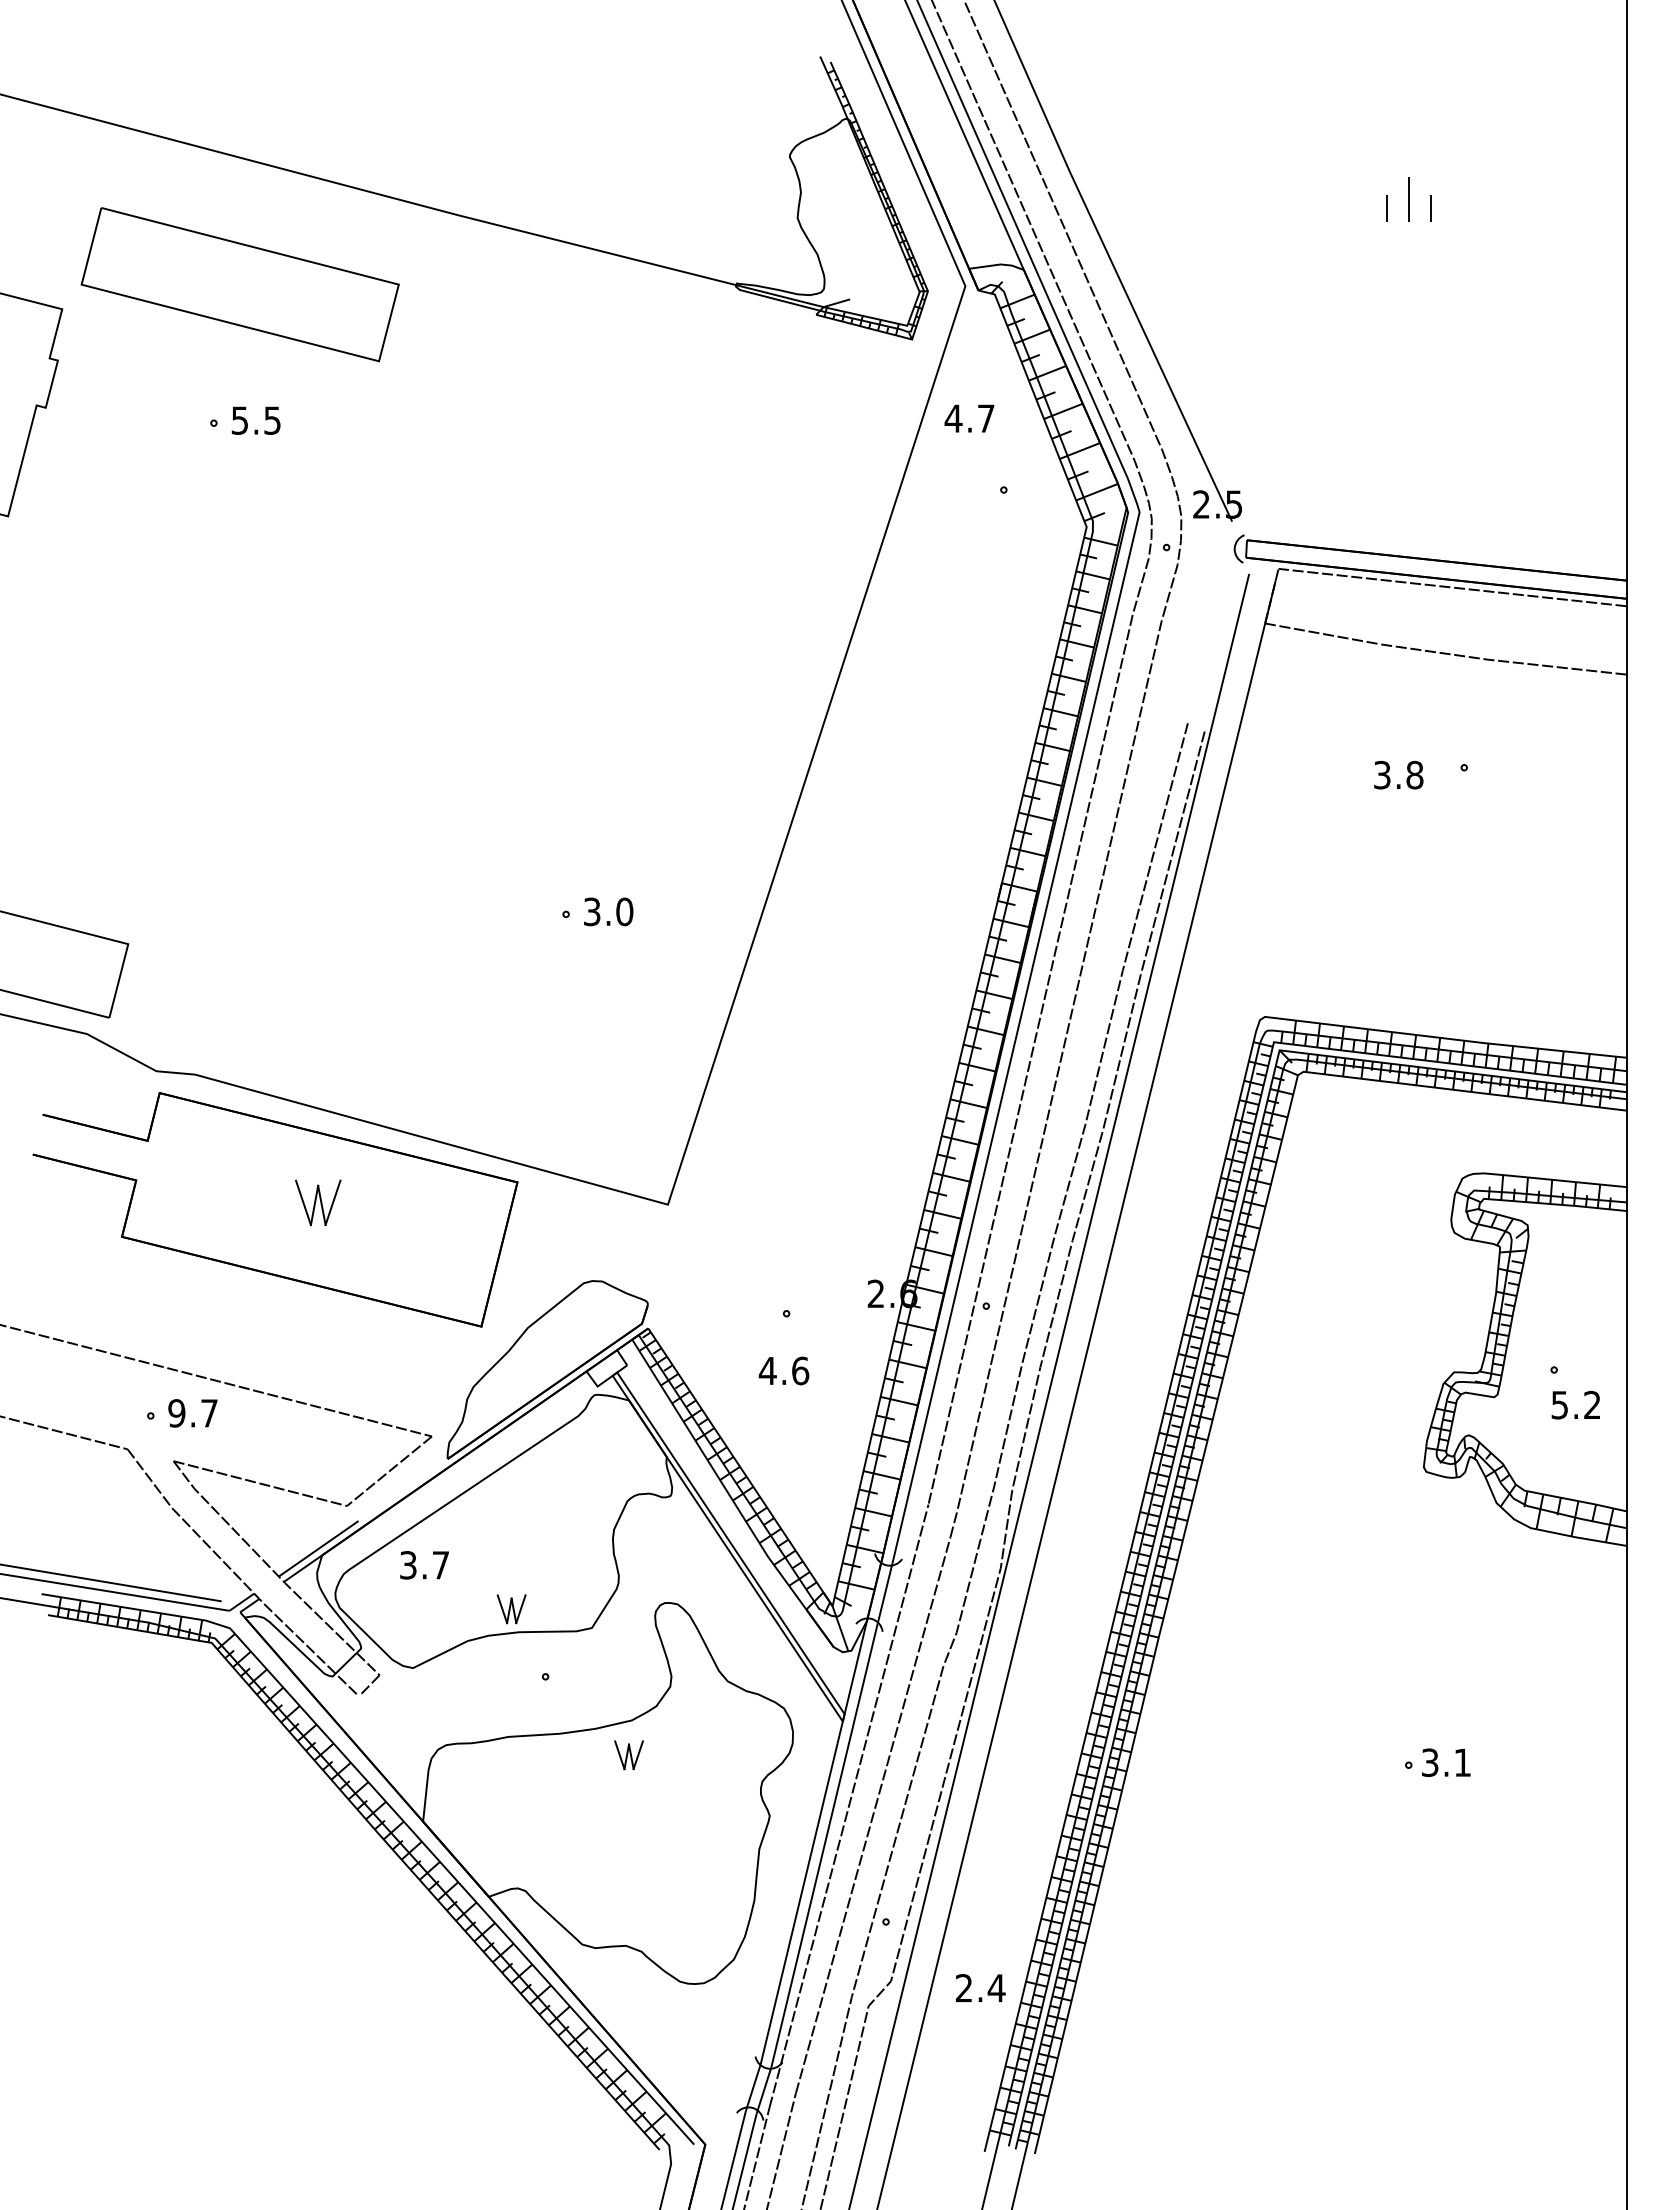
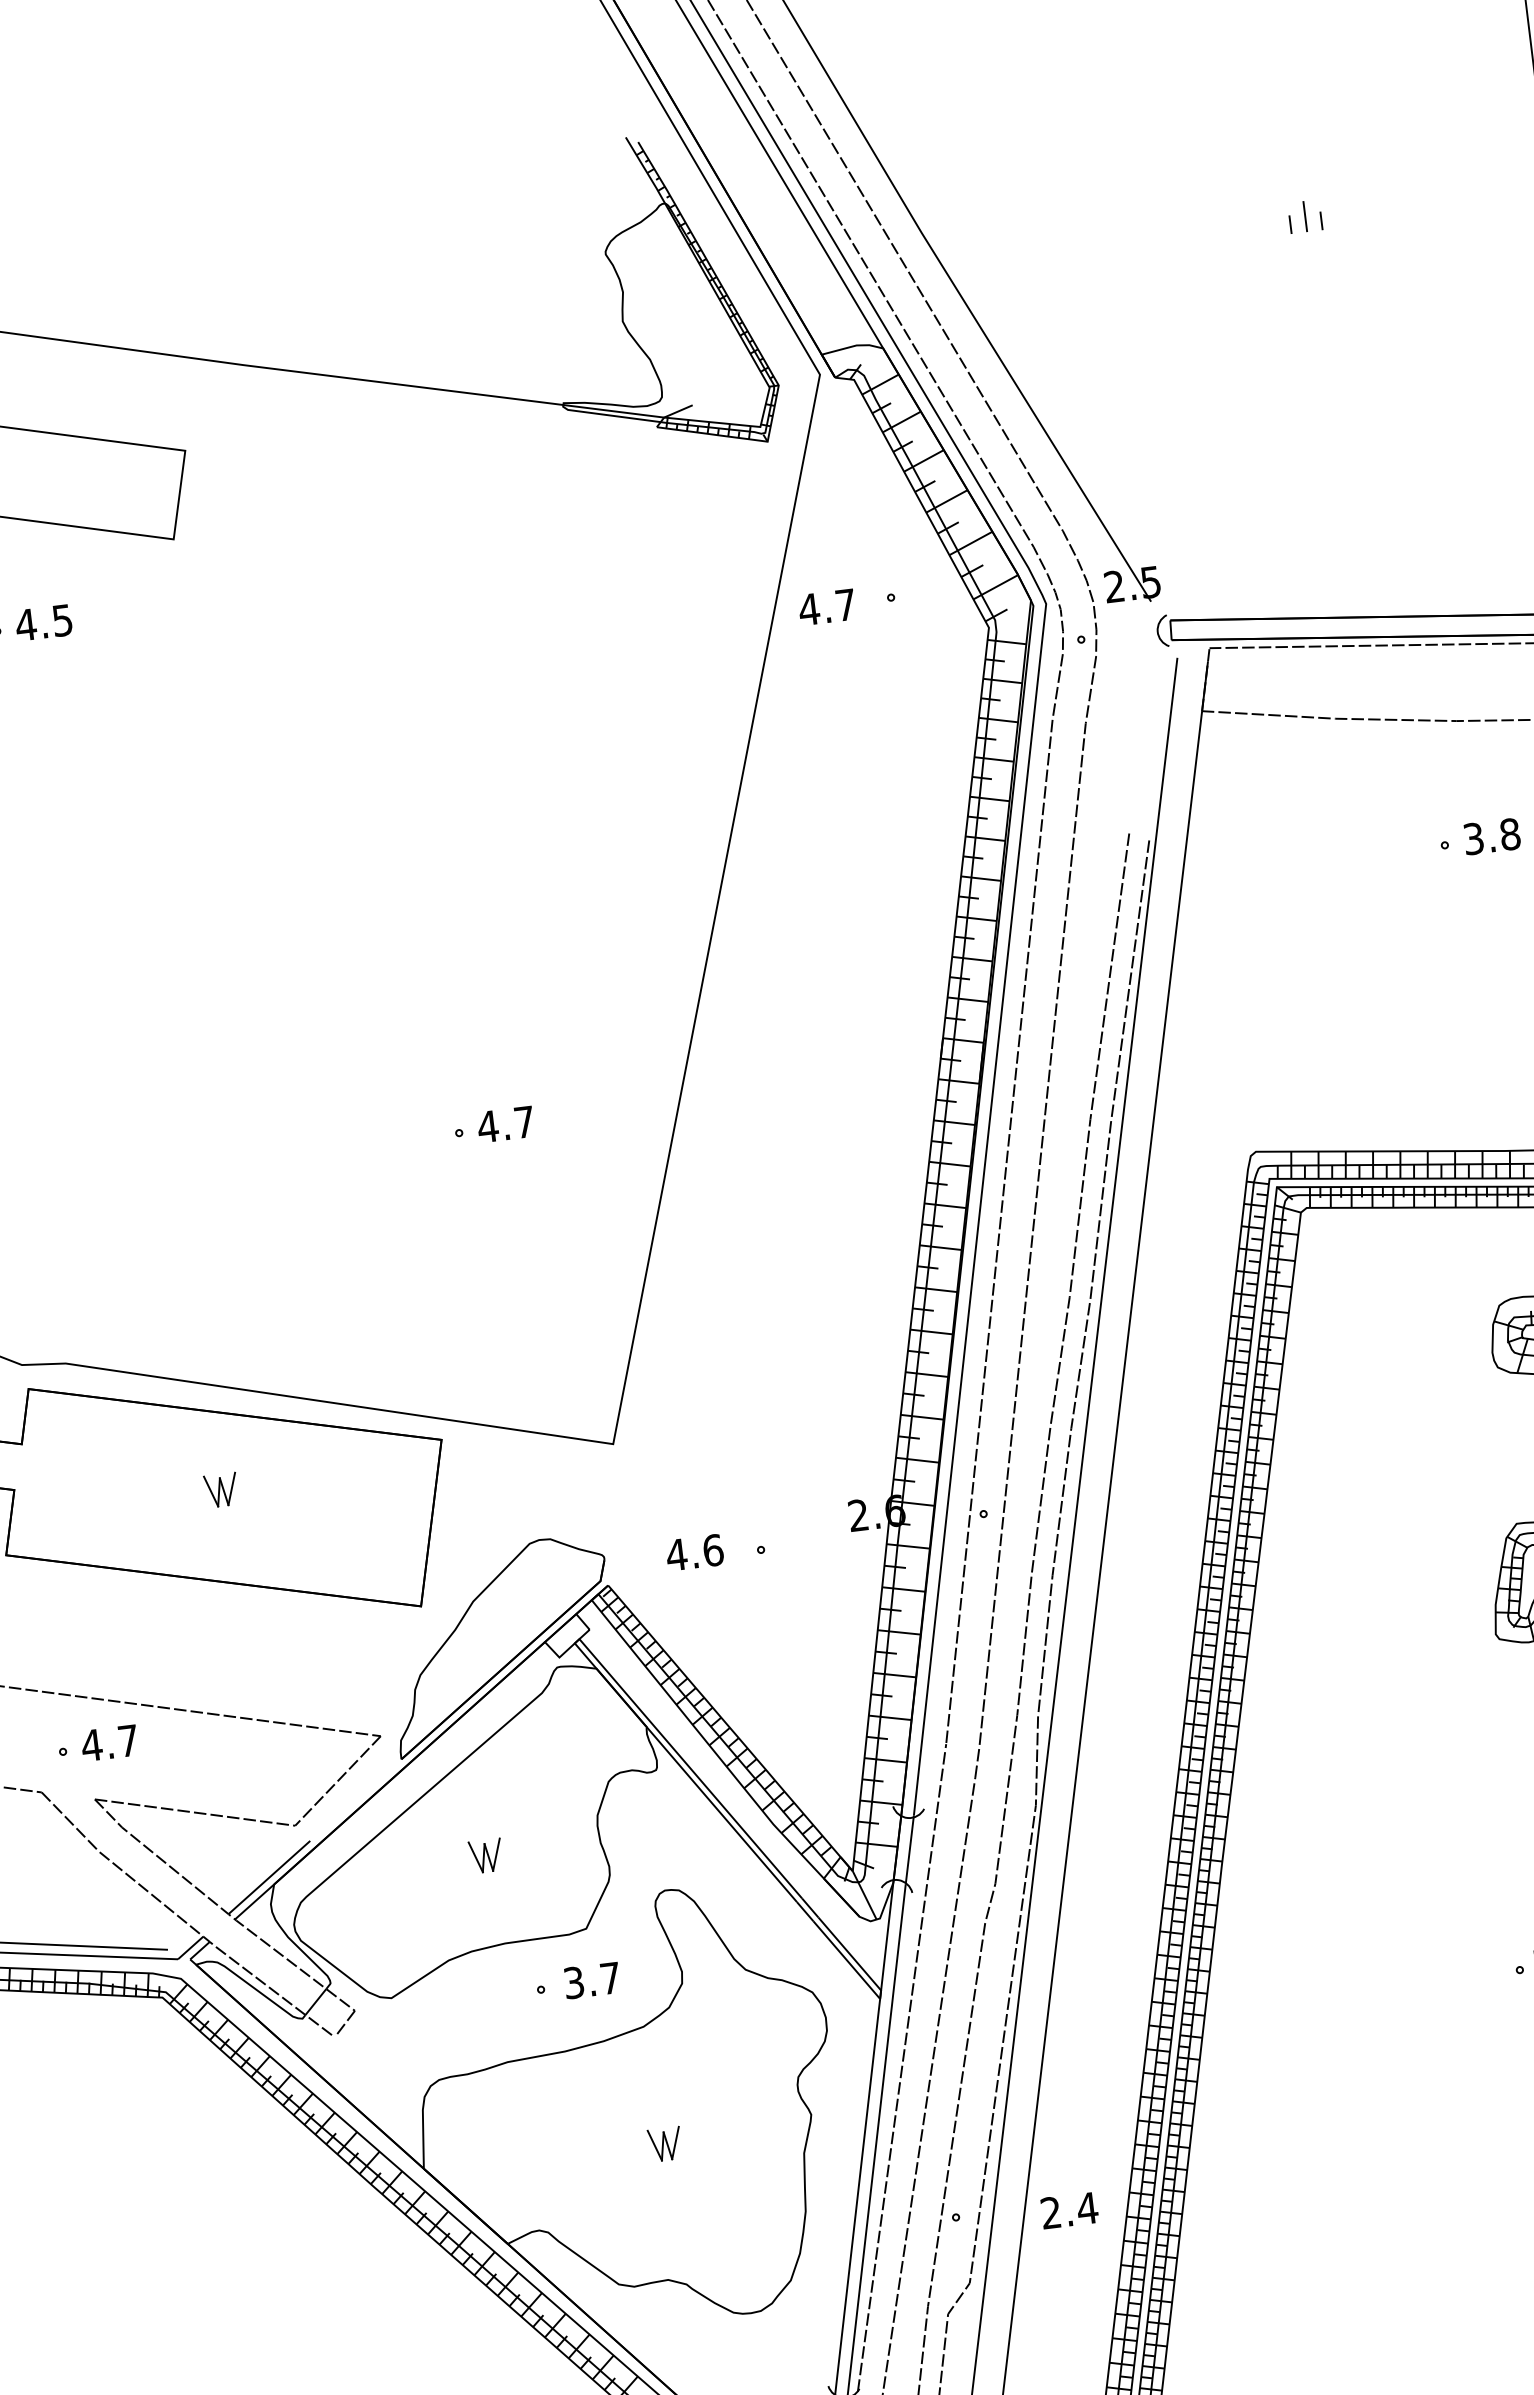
part: (1409, 199) -> (1305, 216), size x0.62
text: (969, 418) -> (827, 607), moved
text: (239, 420) -> (25, 624), 5.5 -> 4.5
text: (1398, 774) -> (1491, 835), moved
text: (608, 911) -> (506, 1124), 3.0 -> 4.7
part: (318, 1202) -> (221, 1489), size x0.62
text: (783, 1370) -> (694, 1552), moved
text: (176, 1413) -> (91, 1745), 9.7 -> 4.7
text: (424, 1565) -> (592, 1980), moved
part: (511, 1609) -> (485, 1856), moved
part: (628, 1755) -> (664, 2144), moved
text: (980, 1987) -> (1069, 2209), moved

